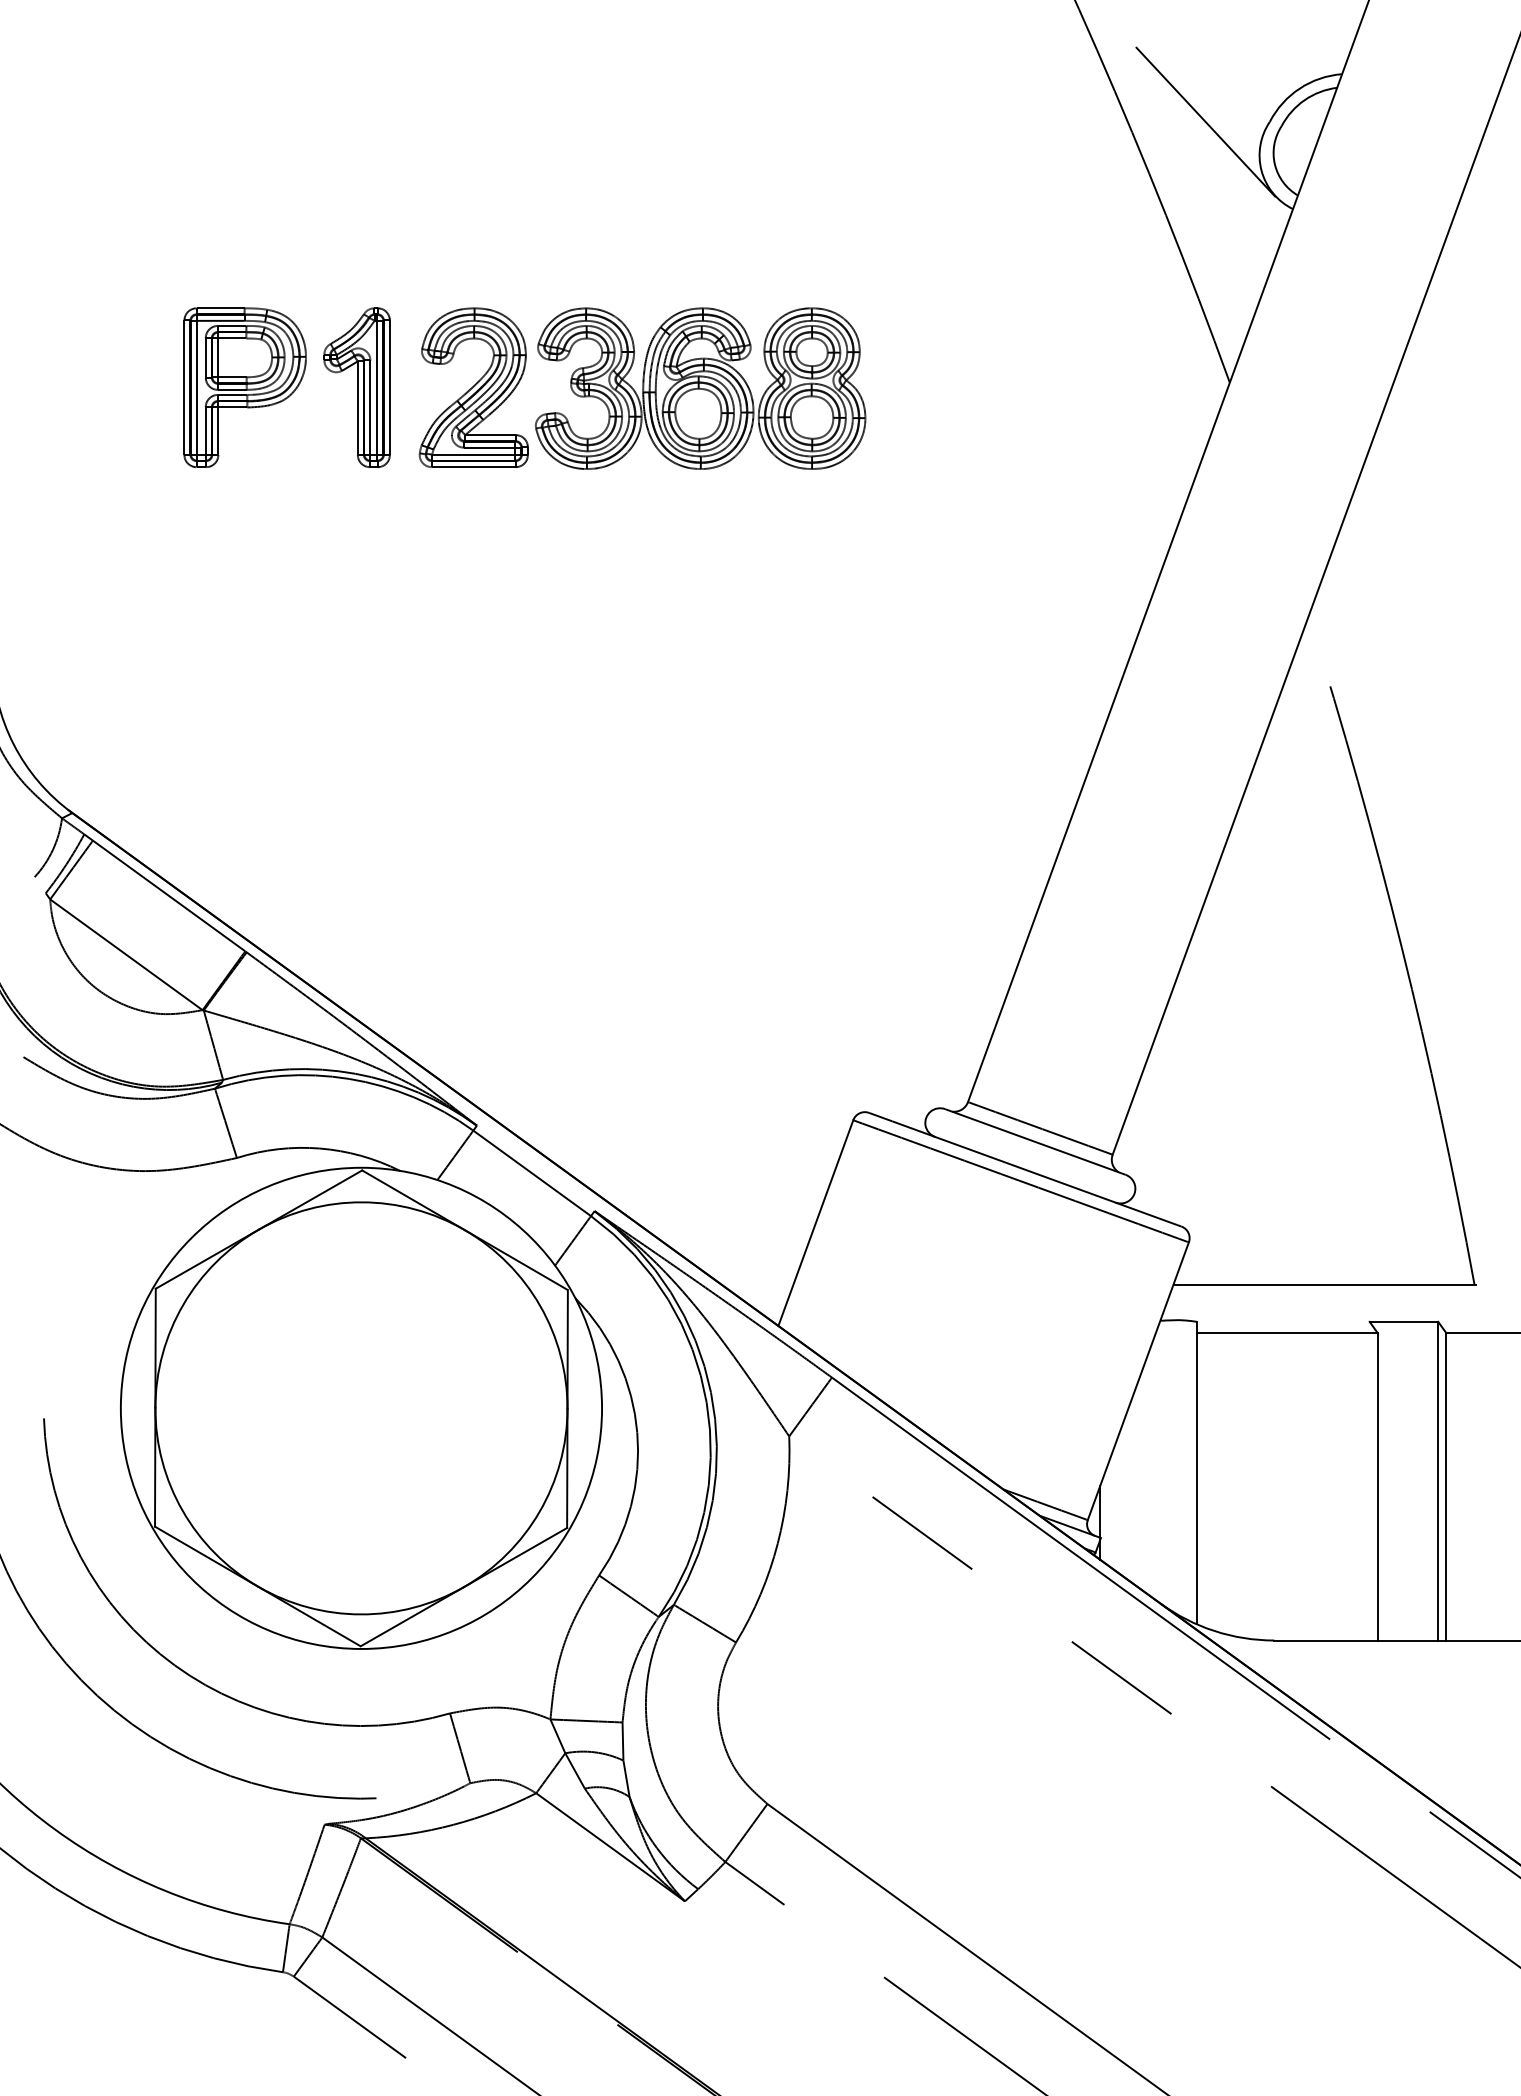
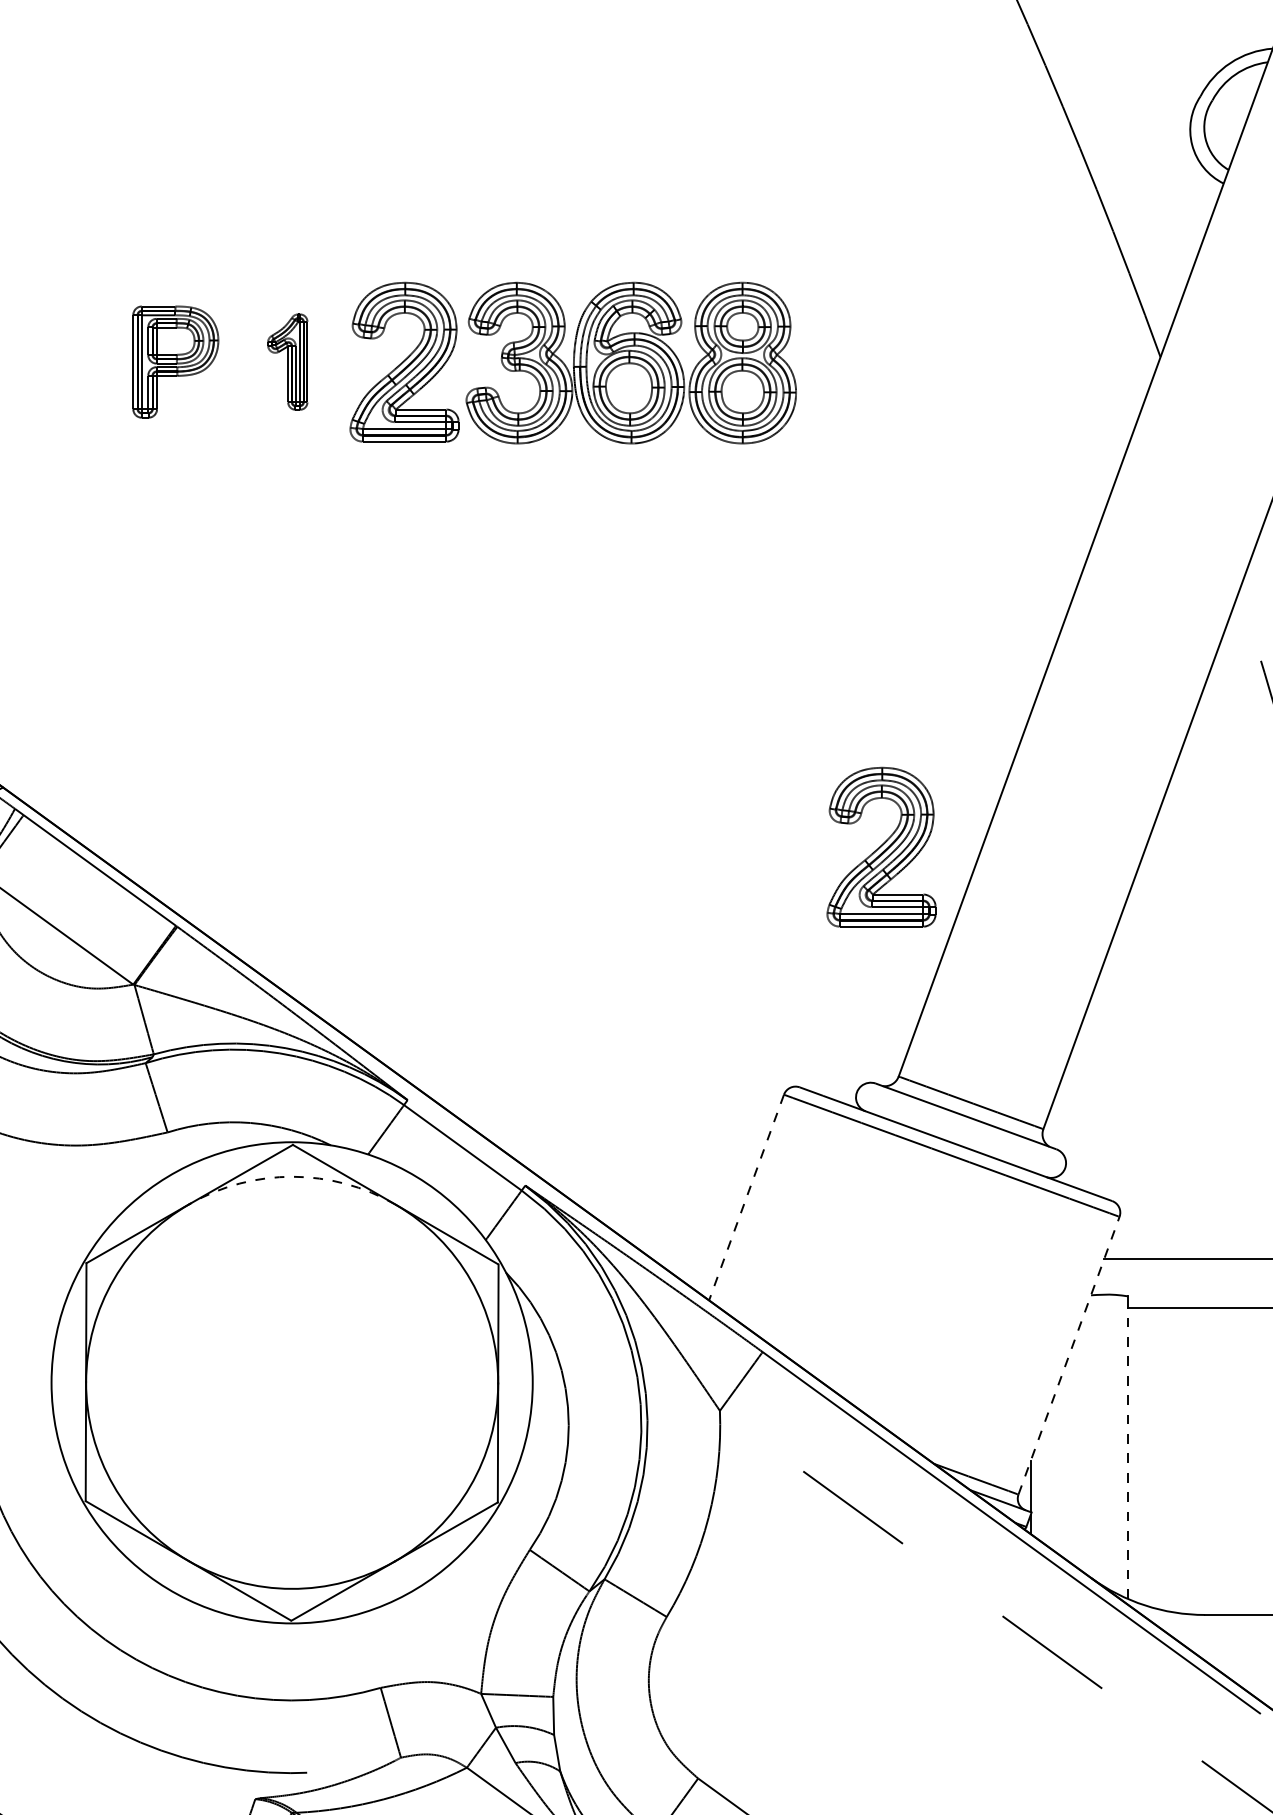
line: (1205, 121) -> (1136, 95), removed
part: (244, 387) -> (175, 361), size x0.7
part: (356, 387) -> (287, 361), size x0.6
part: (950, 872) -> (881, 846), added
arc: (362, 1202) -> (293, 1176), solid -> dashed
line: (815, 1223) -> (746, 1197), solid -> dashed
line: (1138, 1381) -> (1069, 1355), solid -> dashed
line: (1197, 1478) -> (1128, 1452), solid -> dashed

